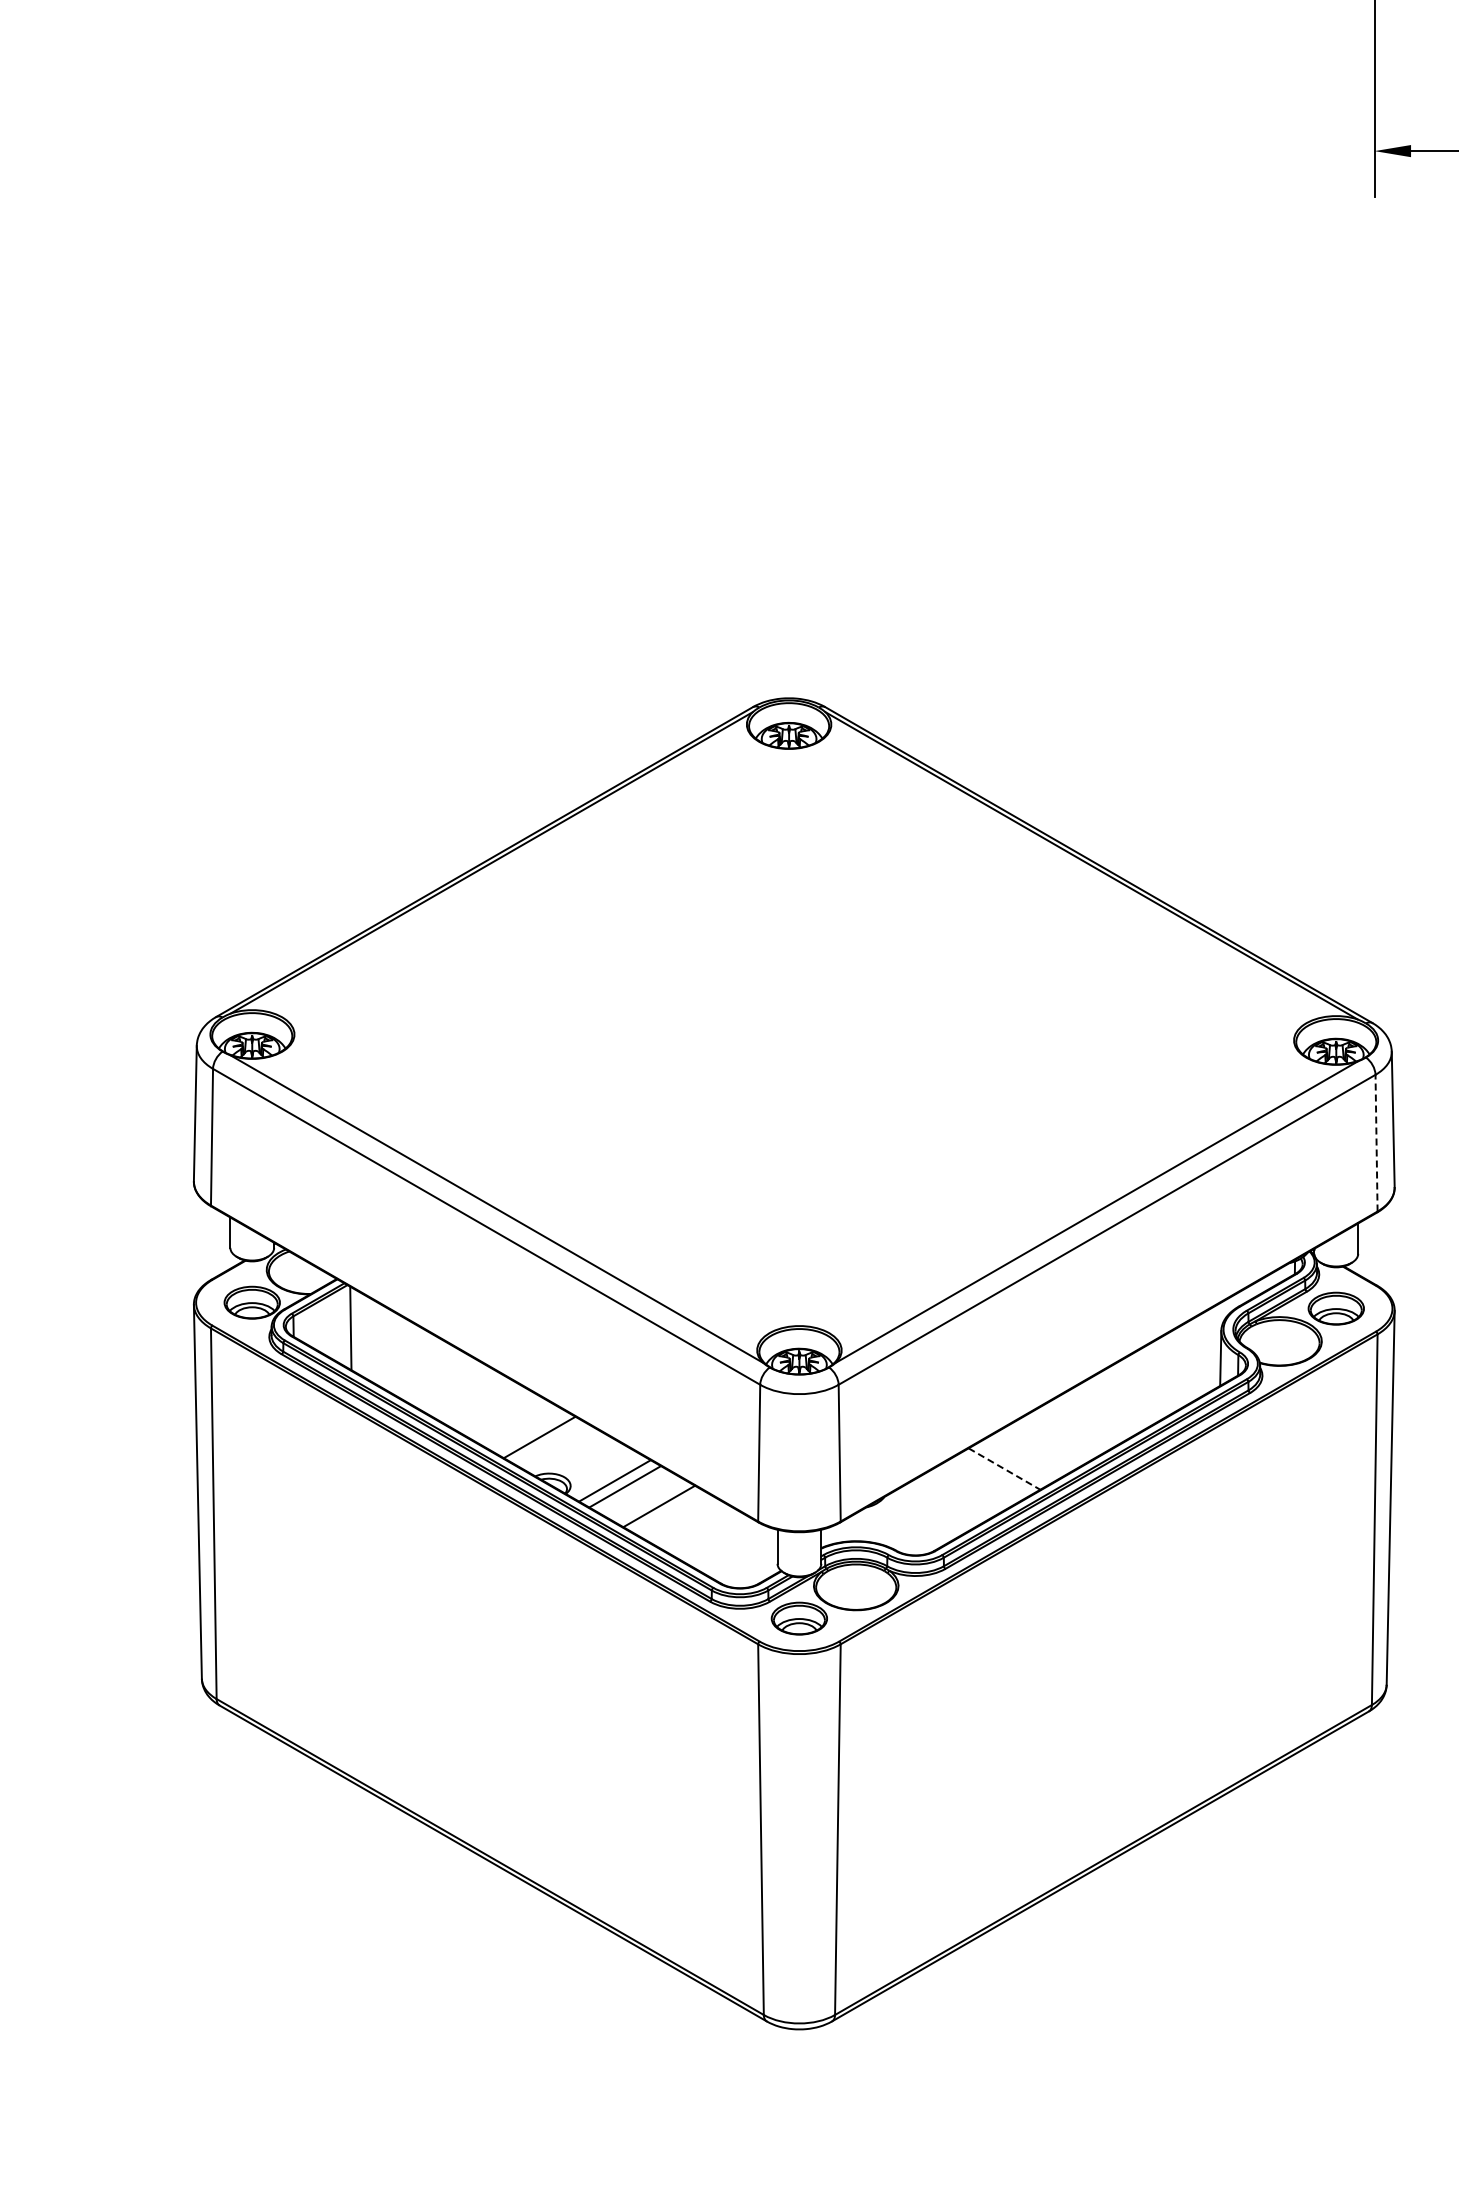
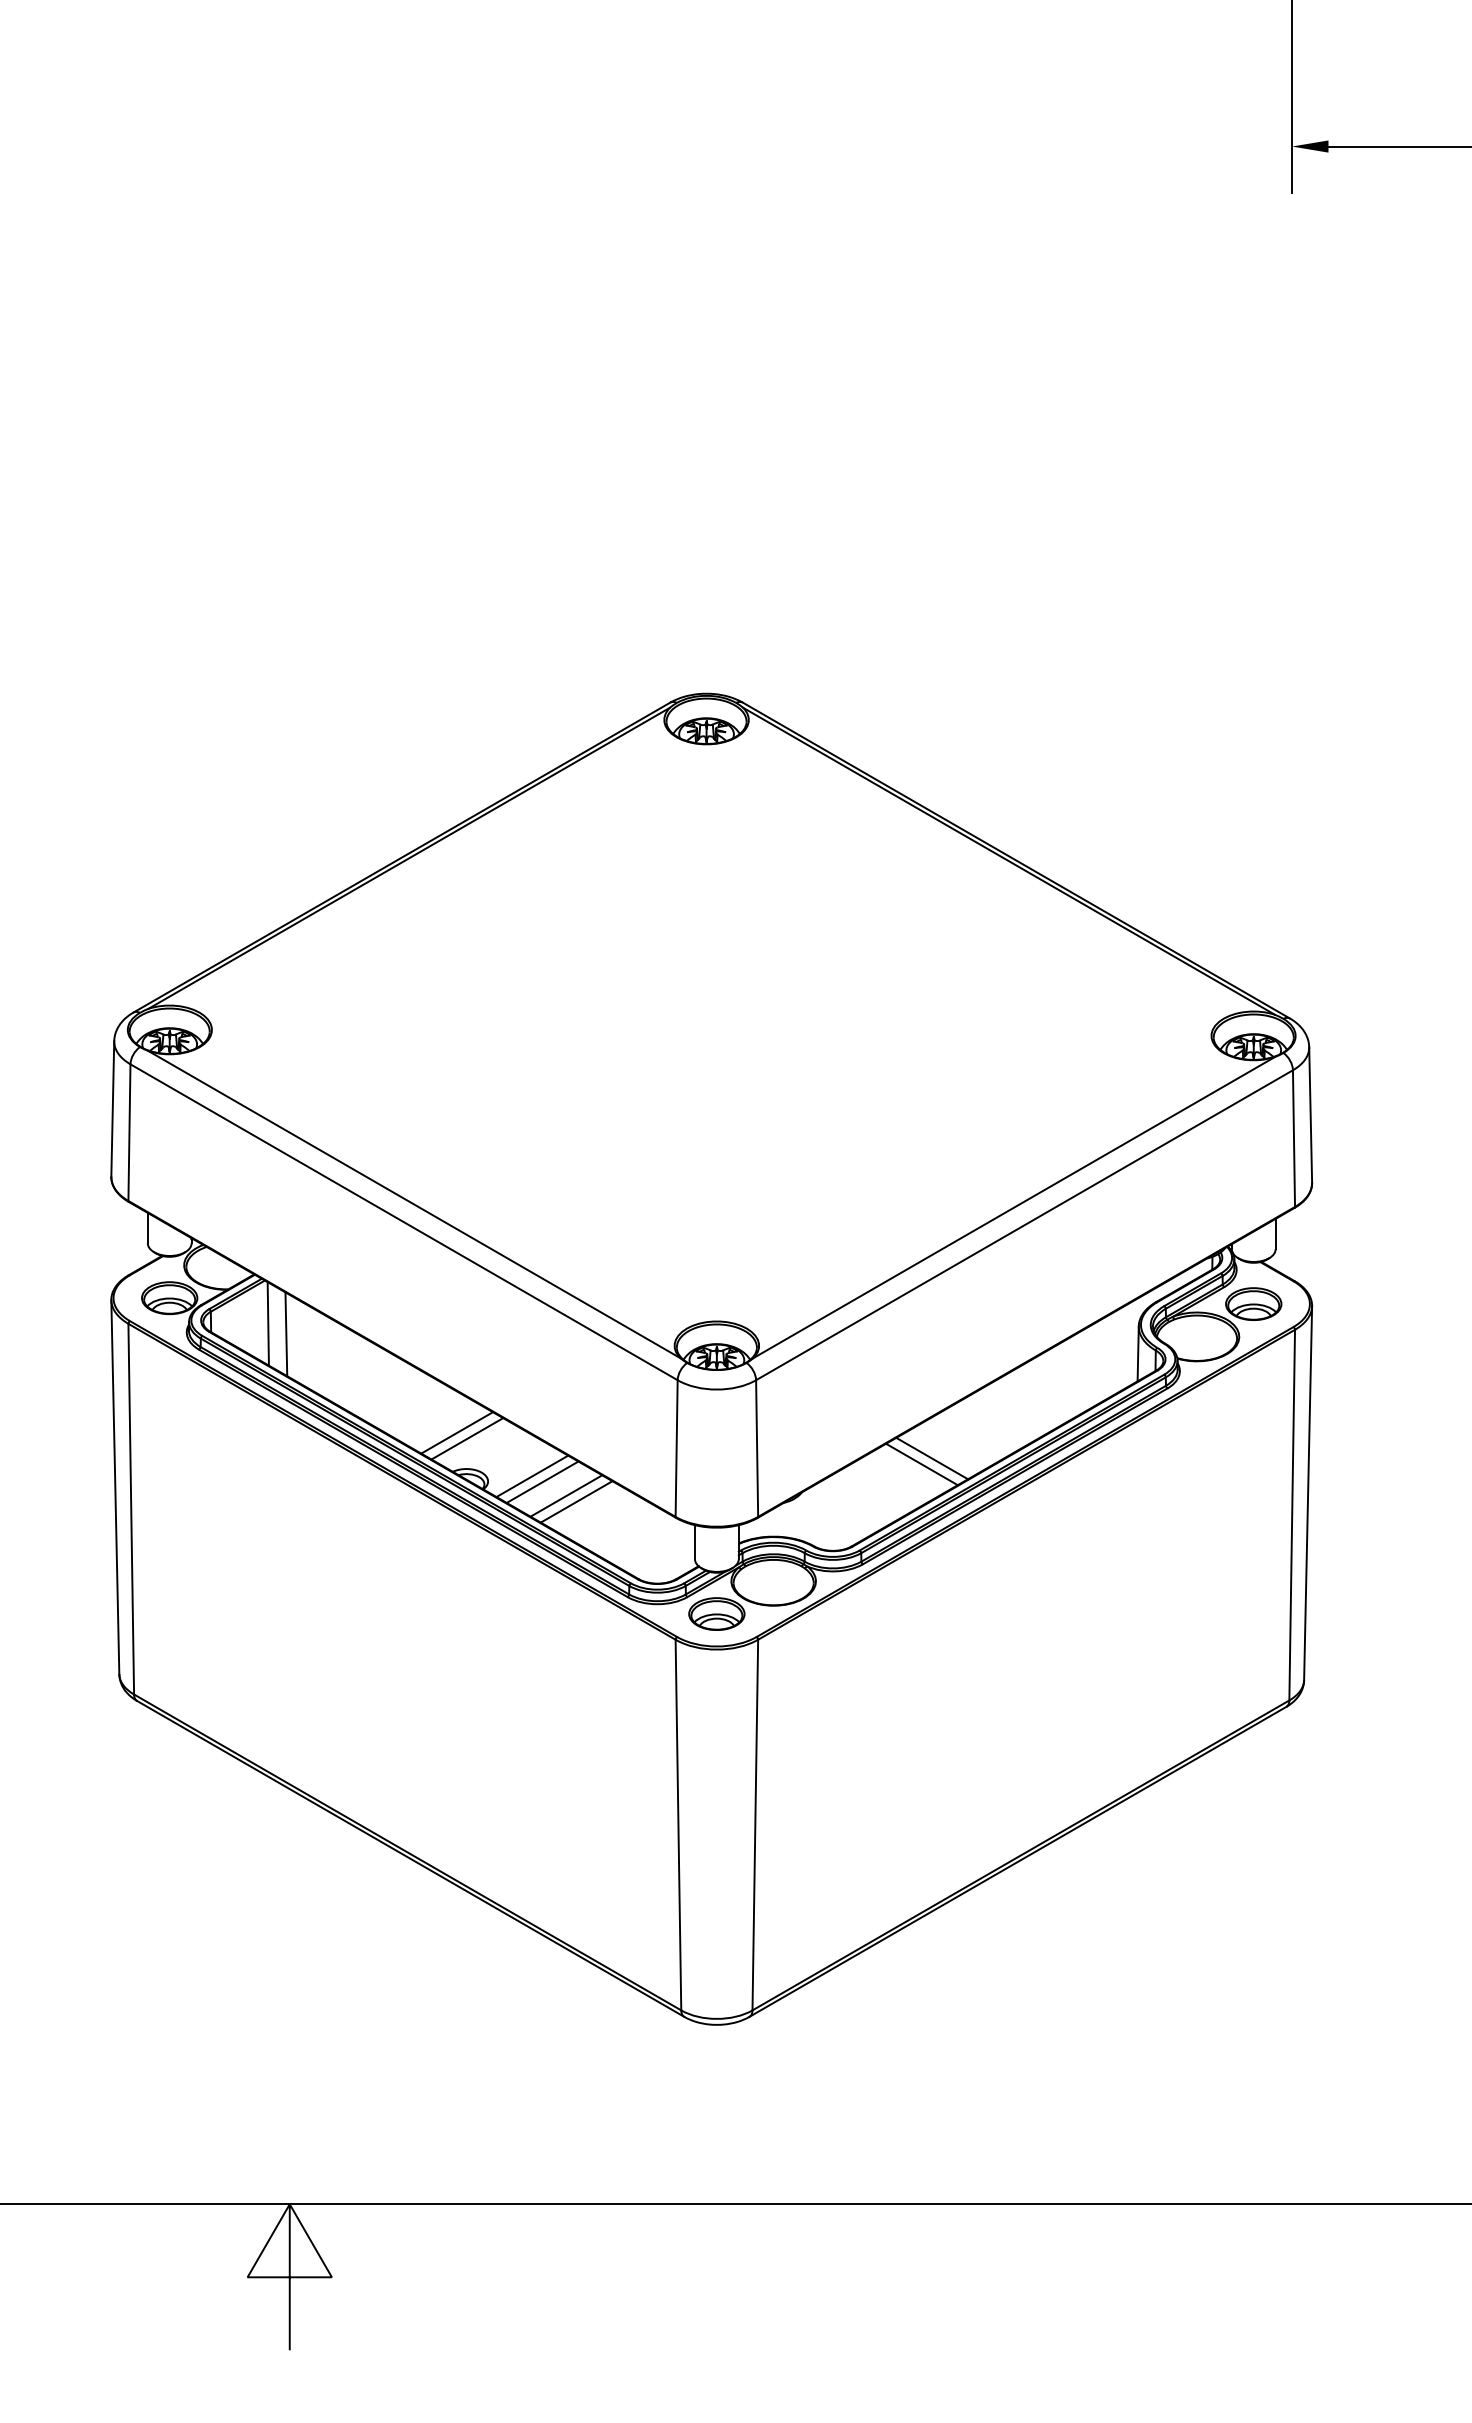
line: (1376, 1143) -> (1293, 1138), dashed -> solid
line: (369, 1339) -> (286, 1334), added
line: (550, 1443) -> (467, 1438), added
line: (1015, 1463) -> (932, 1458), added
line: (1005, 1469) -> (922, 1464), dashed -> solid
line: (649, 1500) -> (566, 1495), added

